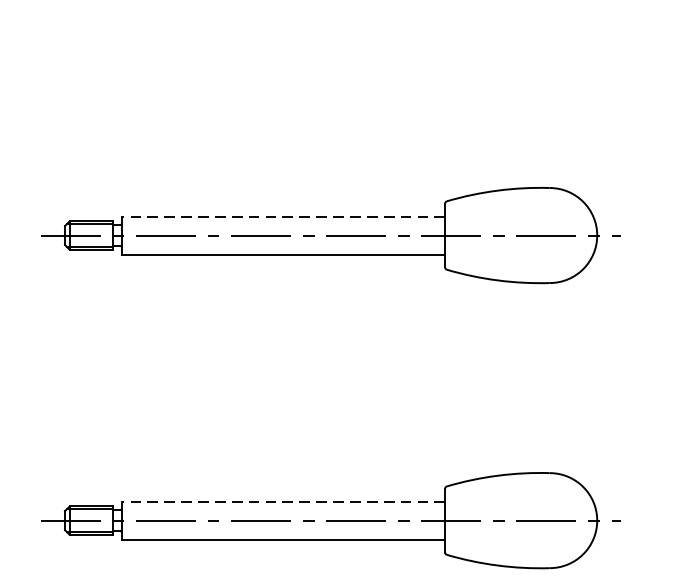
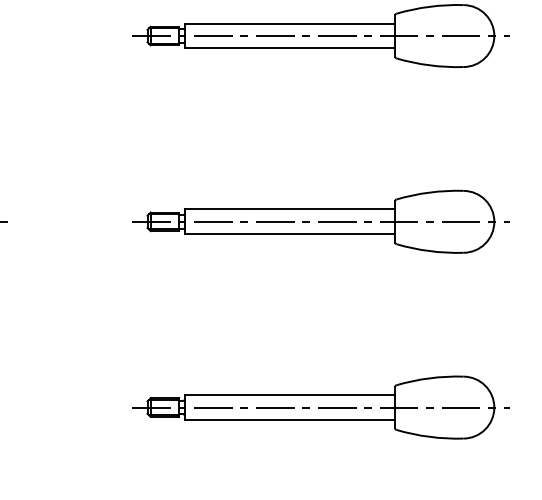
line: (282, 216) -> (289, 209), dashed -> solid
line: (282, 502) -> (289, 395), dashed -> solid

